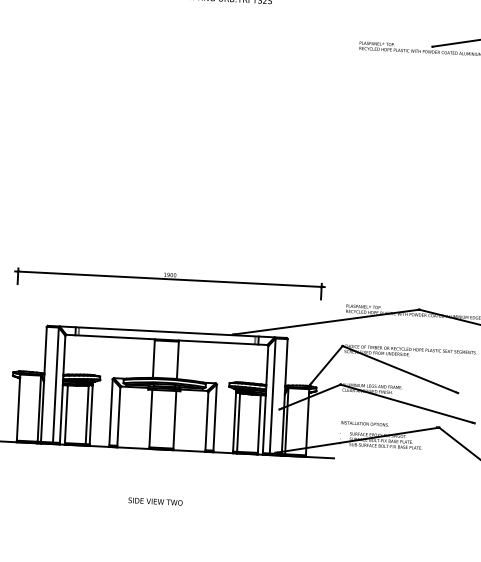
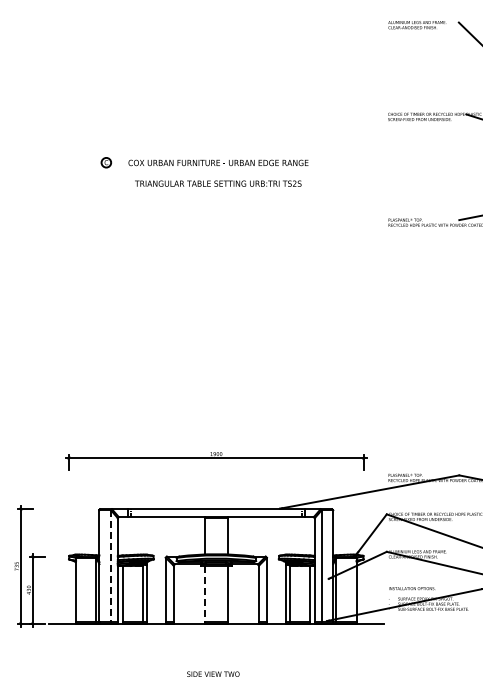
line: (56, 385) -> (111, 566), solid -> dashed
line: (150, 419) -> (204, 594), solid -> dashed

